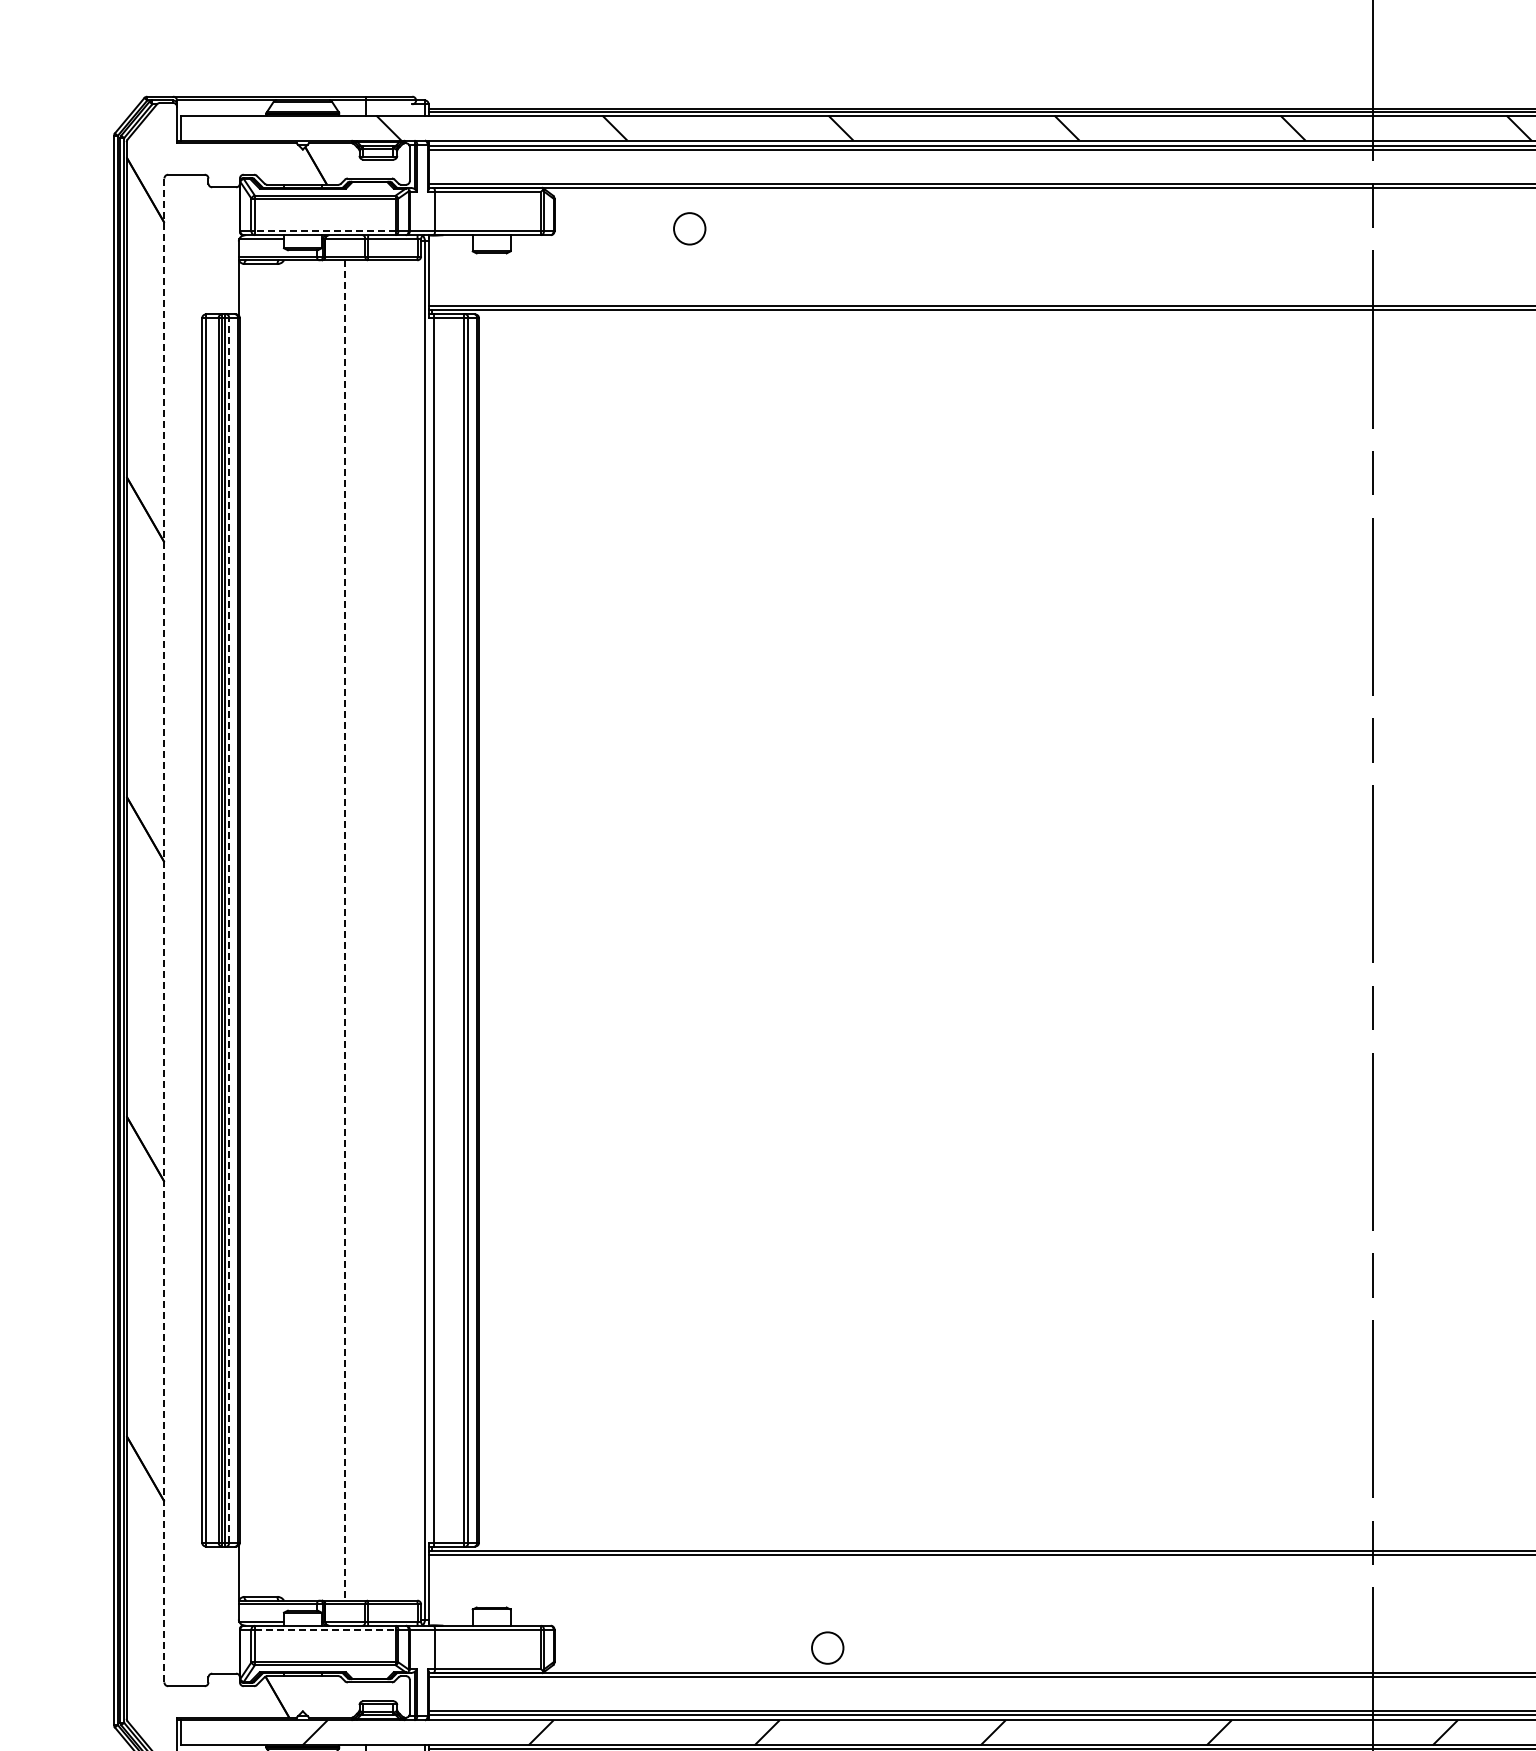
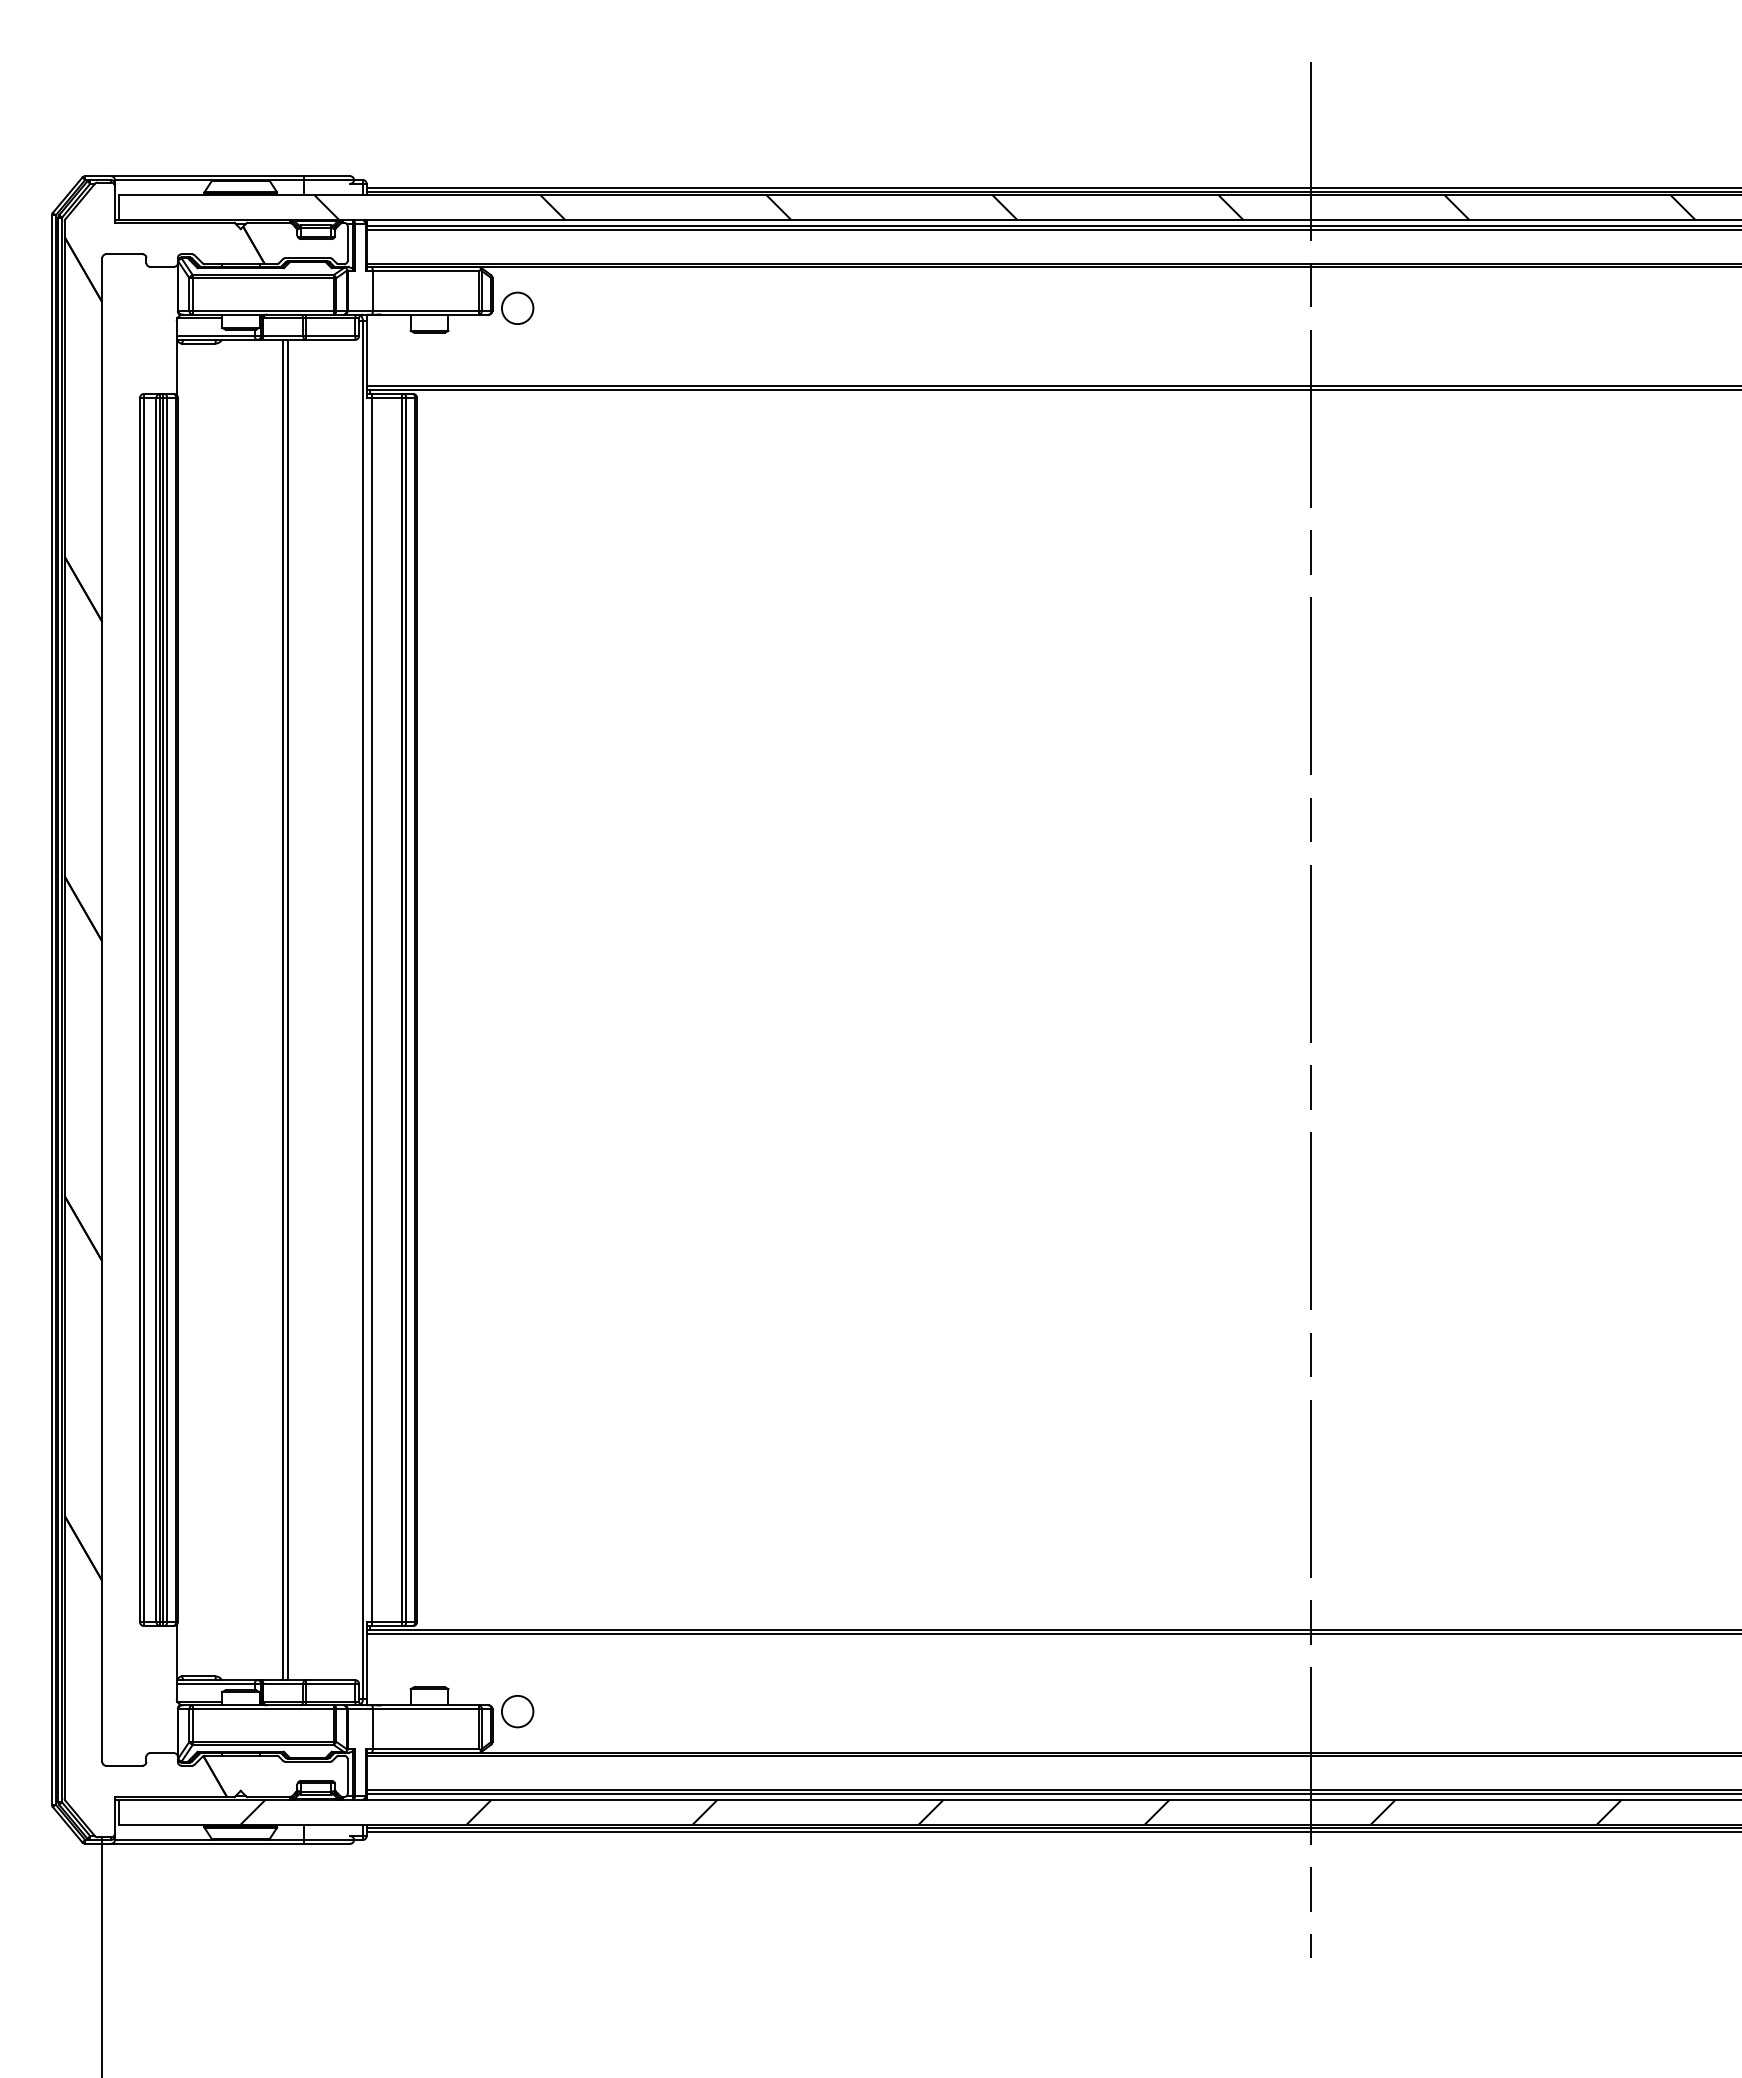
circle: (689, 227) -> (517, 307), moved
line: (324, 230) -> (262, 310), dashed -> solid
line: (164, 929) -> (102, 1009), dashed -> solid
line: (229, 929) -> (167, 1009), dashed -> solid
line: (349, 929) -> (287, 1009), added
line: (344, 930) -> (282, 1010), dashed -> solid
line: (325, 1629) -> (263, 1709), dashed -> solid
circle: (827, 1647) -> (517, 1711), moved

